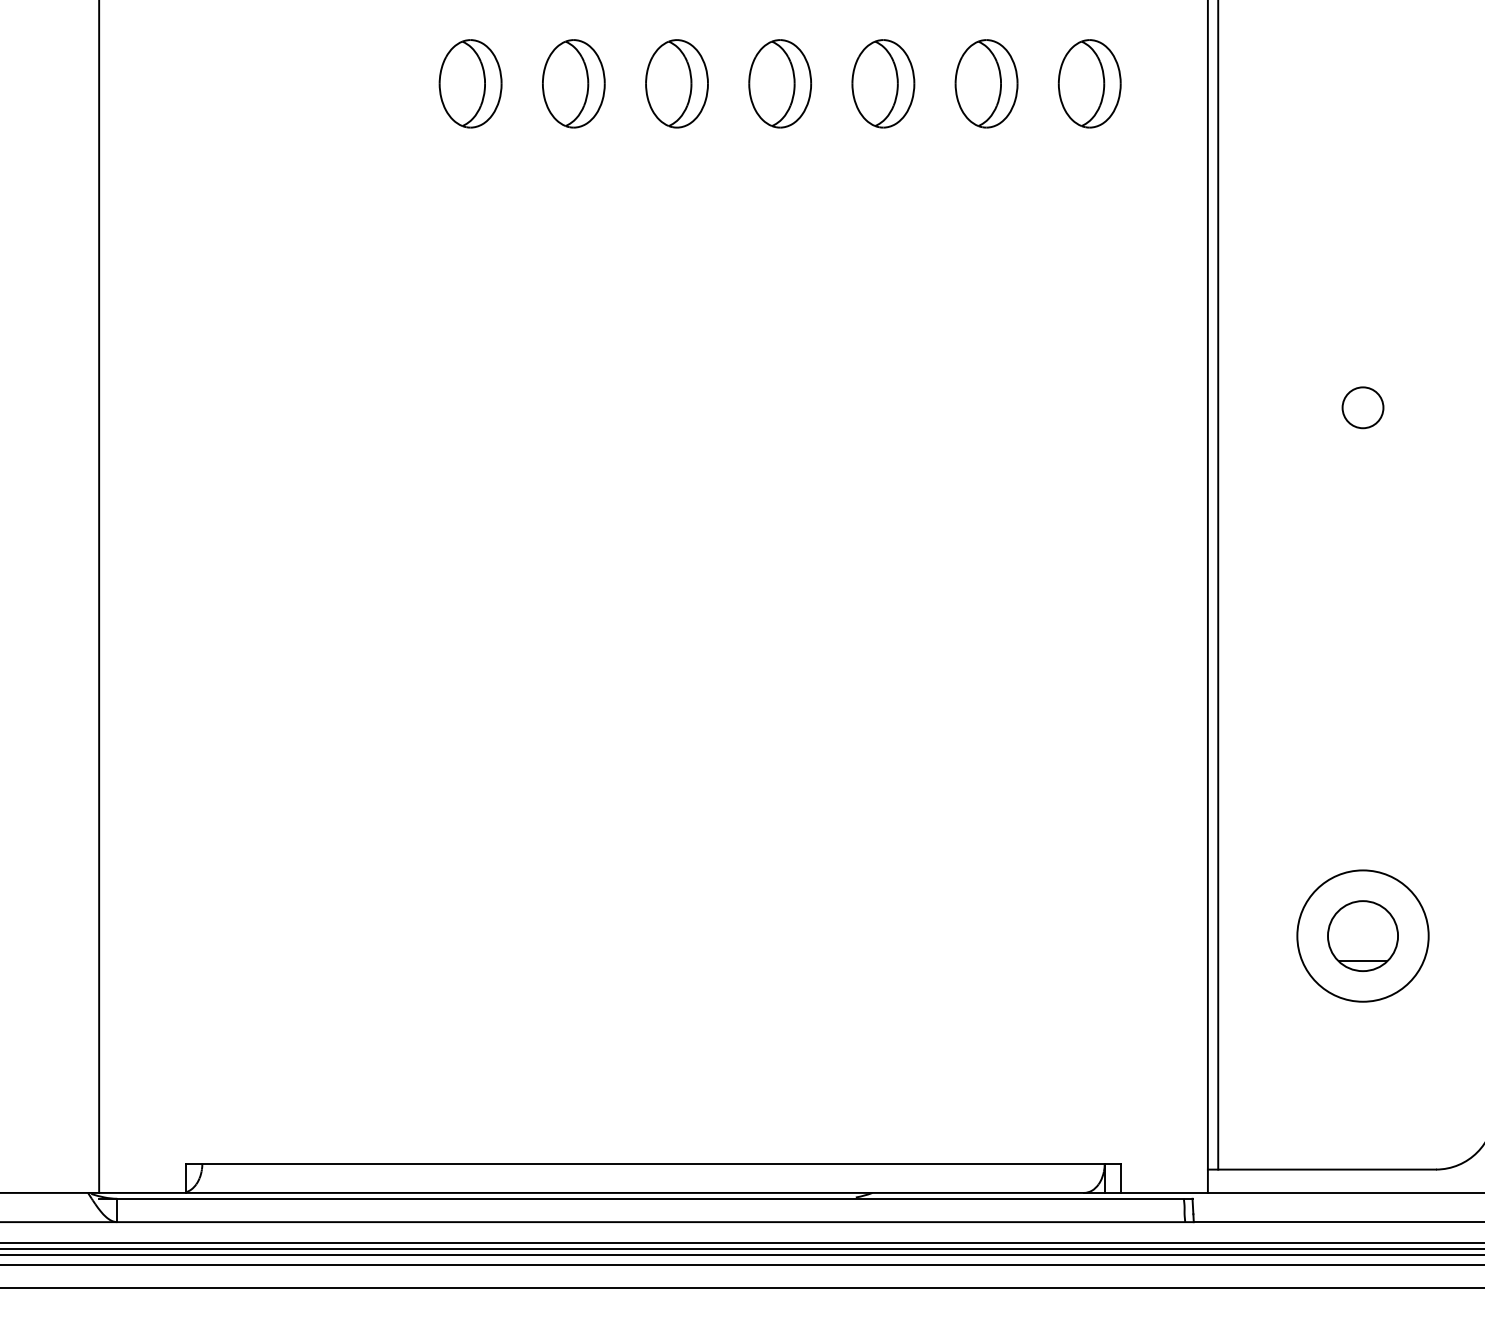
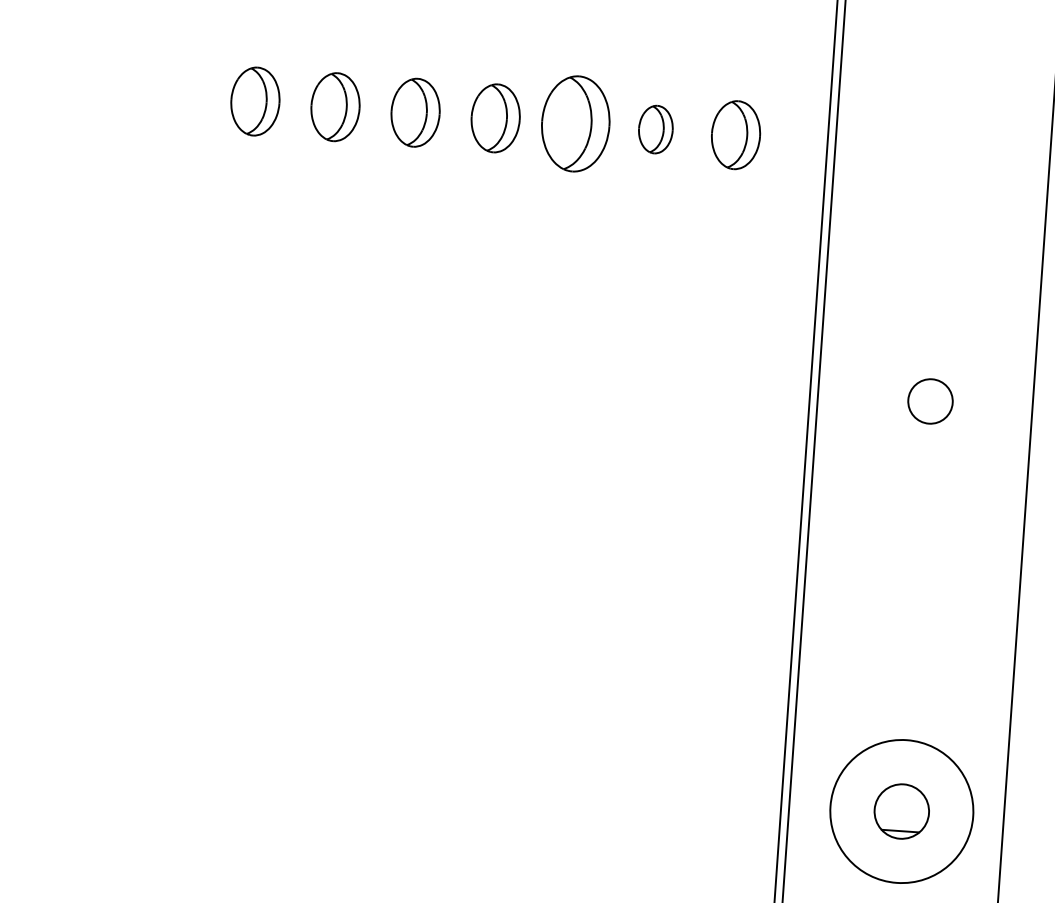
part: (883, 83) -> (575, 123), size x1.4
part: (986, 83) -> (655, 129), size x0.7
circle: (1362, 407) -> (930, 401), size x1.4
circle: (1362, 935) -> (901, 811), size x1.4

